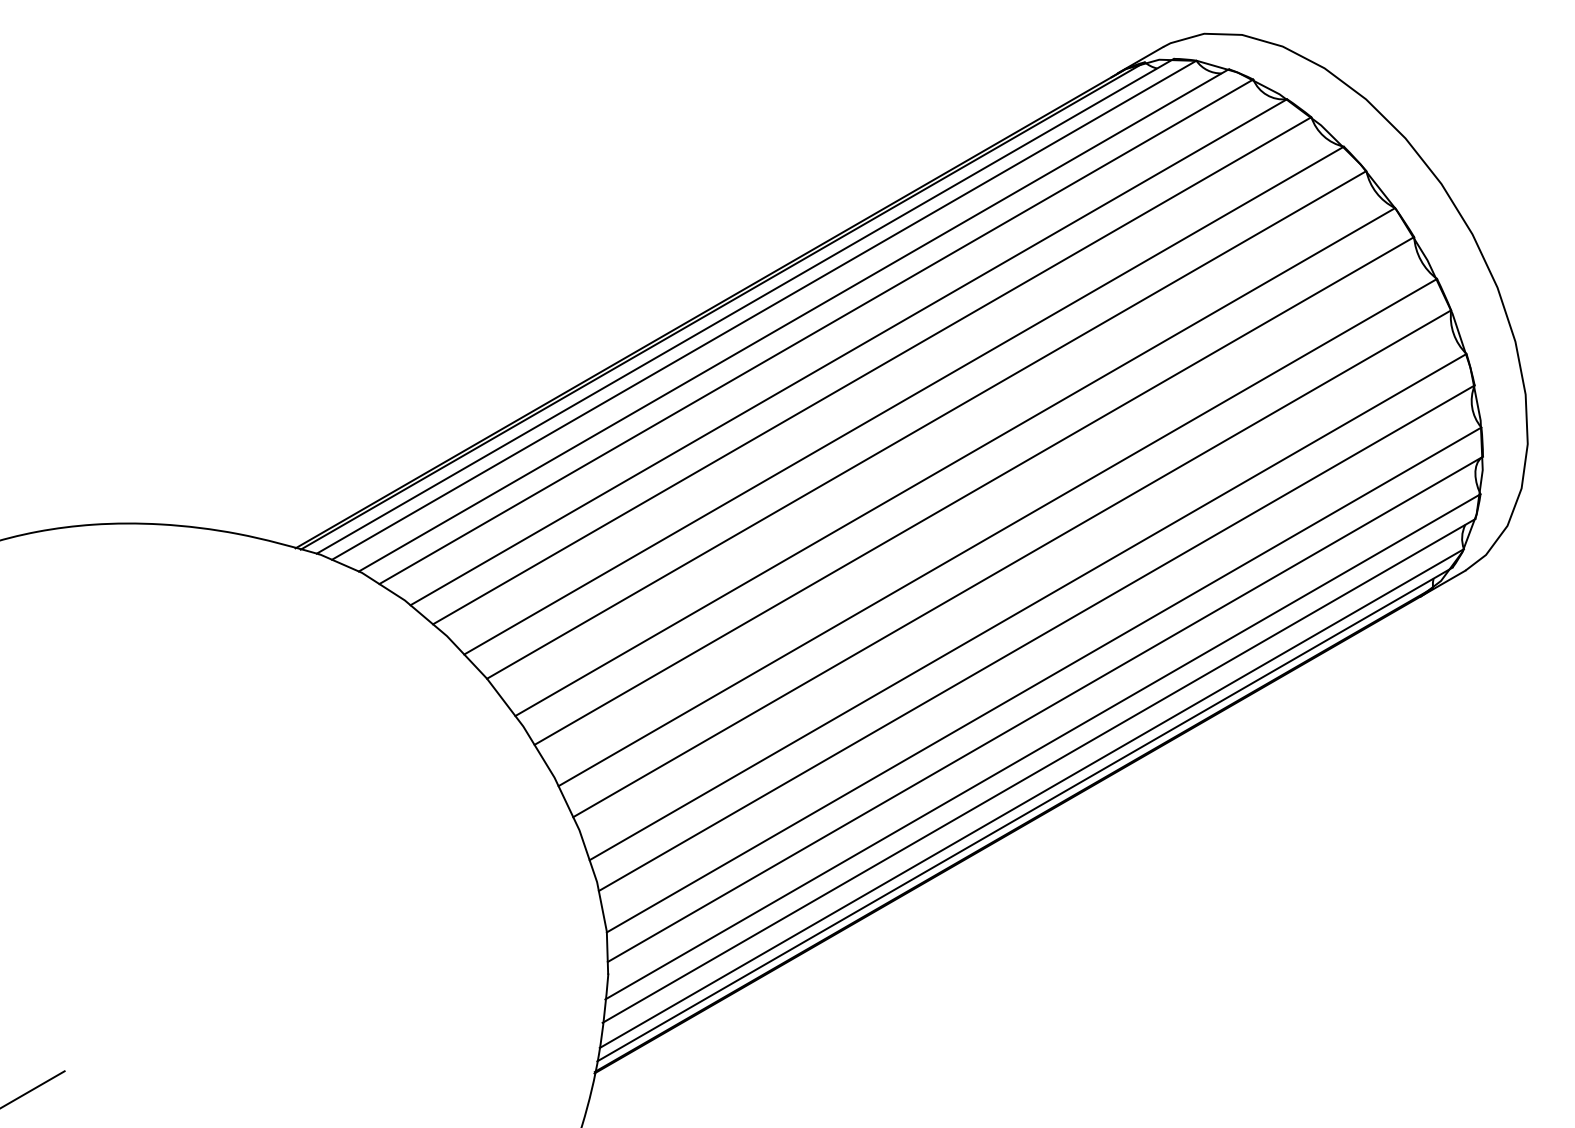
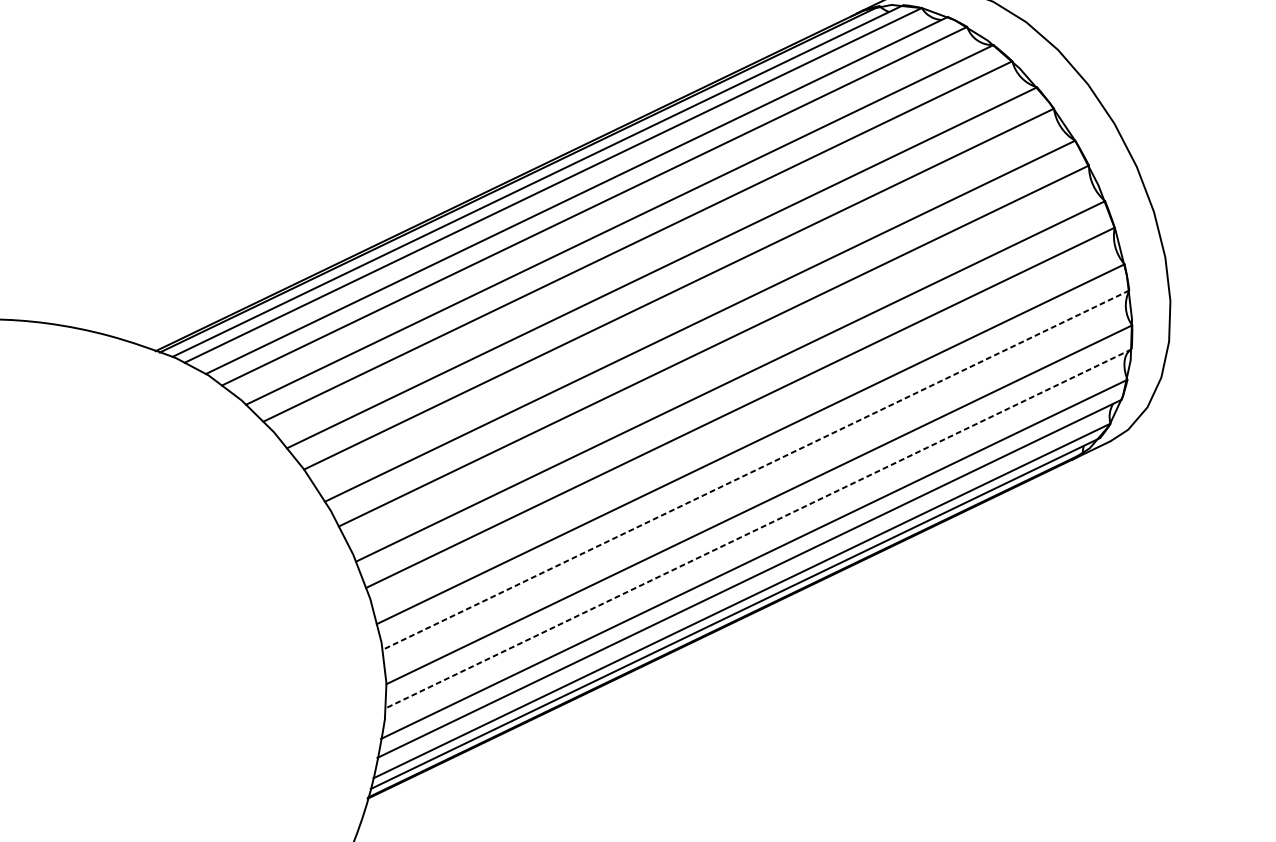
line: (1036, 638) -> (755, 470), solid -> dashed
line: (1044, 709) -> (757, 528), solid -> dashed

